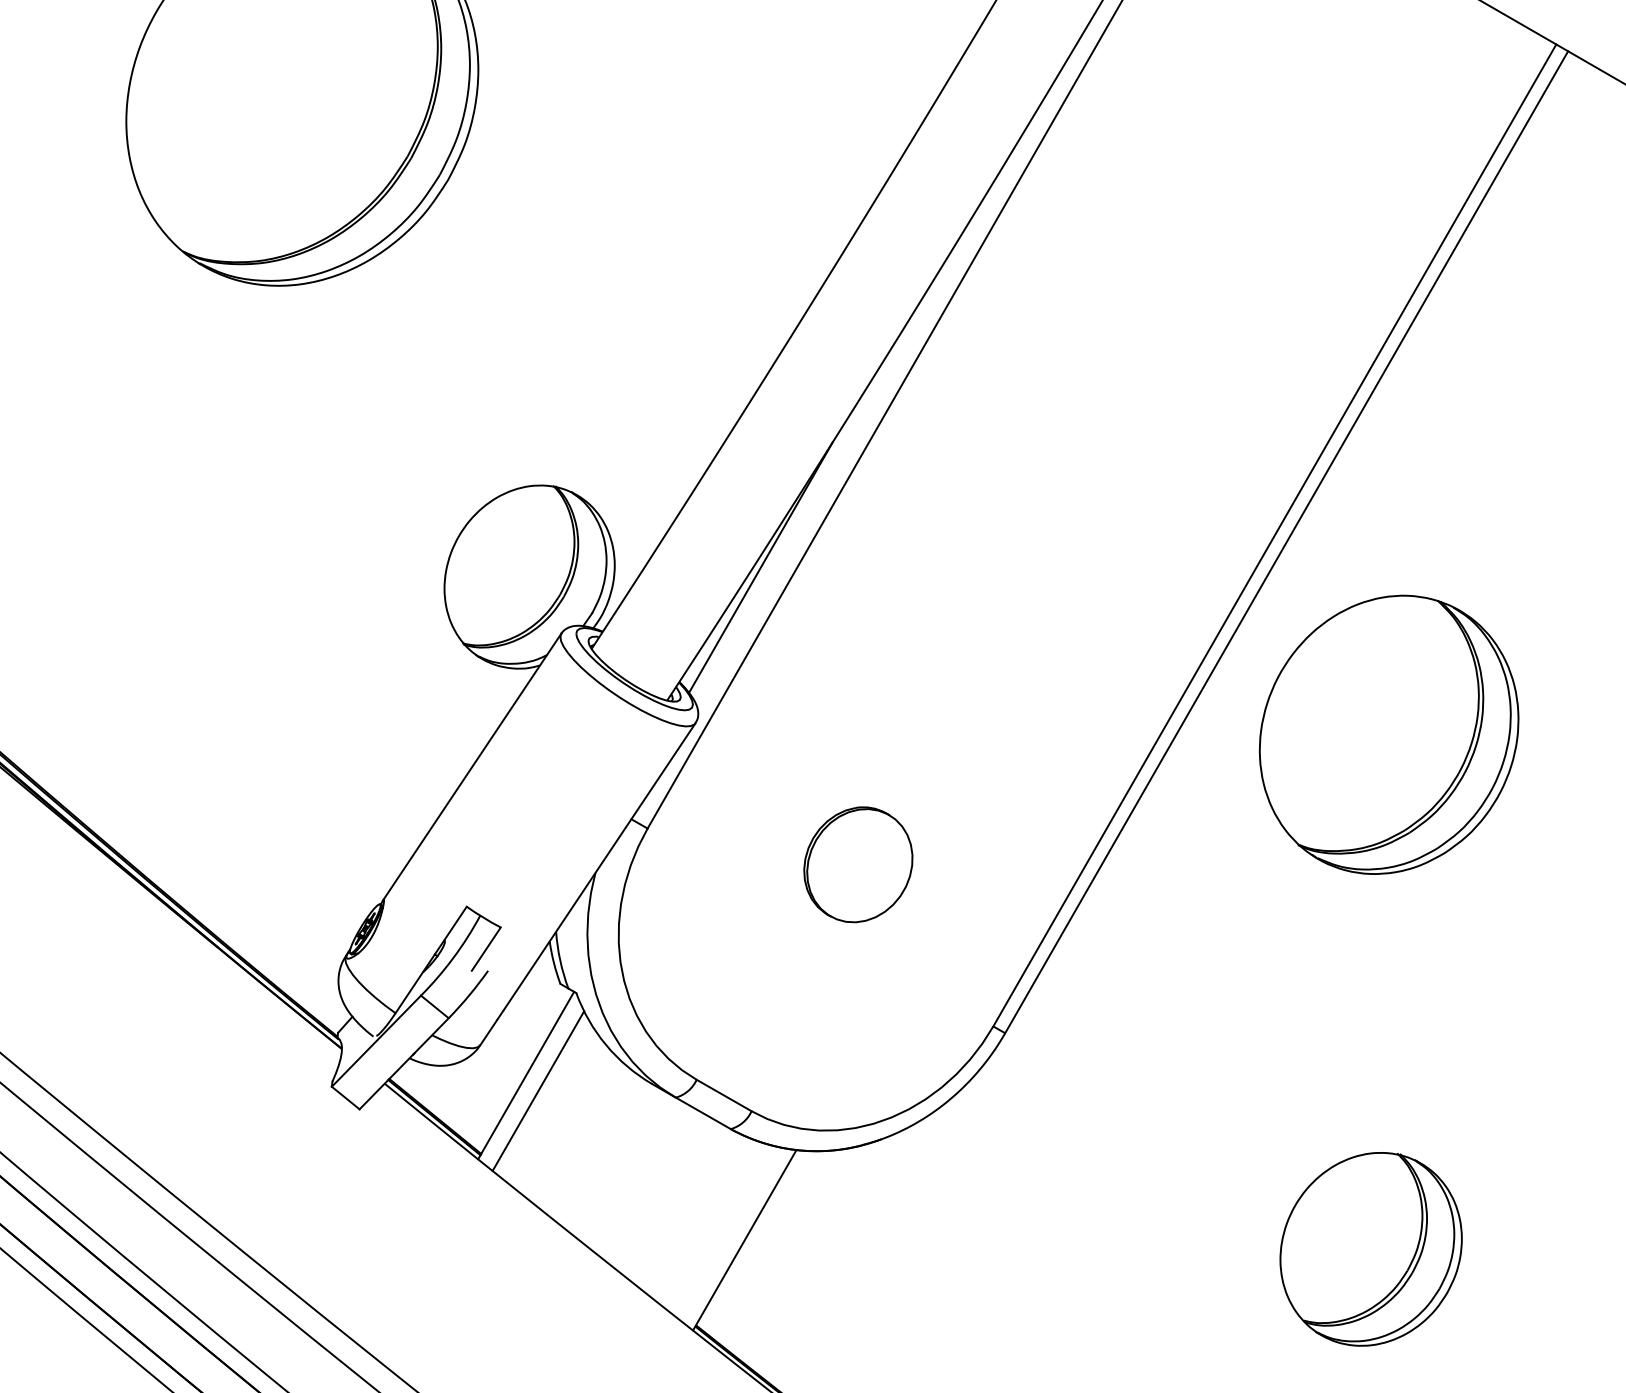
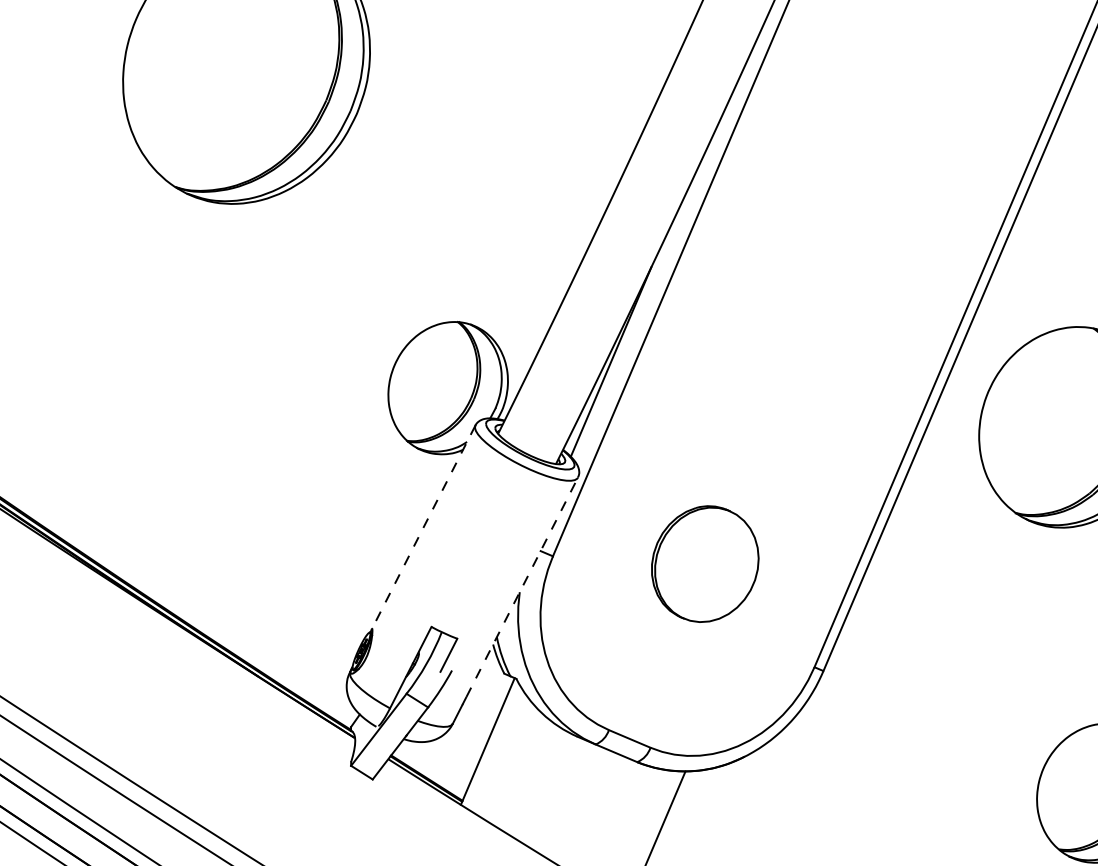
line: (471, 767) -> (423, 527), solid -> dashed
part: (858, 864) -> (705, 563), size x1.4
line: (599, 866) -> (522, 587), solid -> dashed
line: (538, 1090) -> (497, 751), removed

